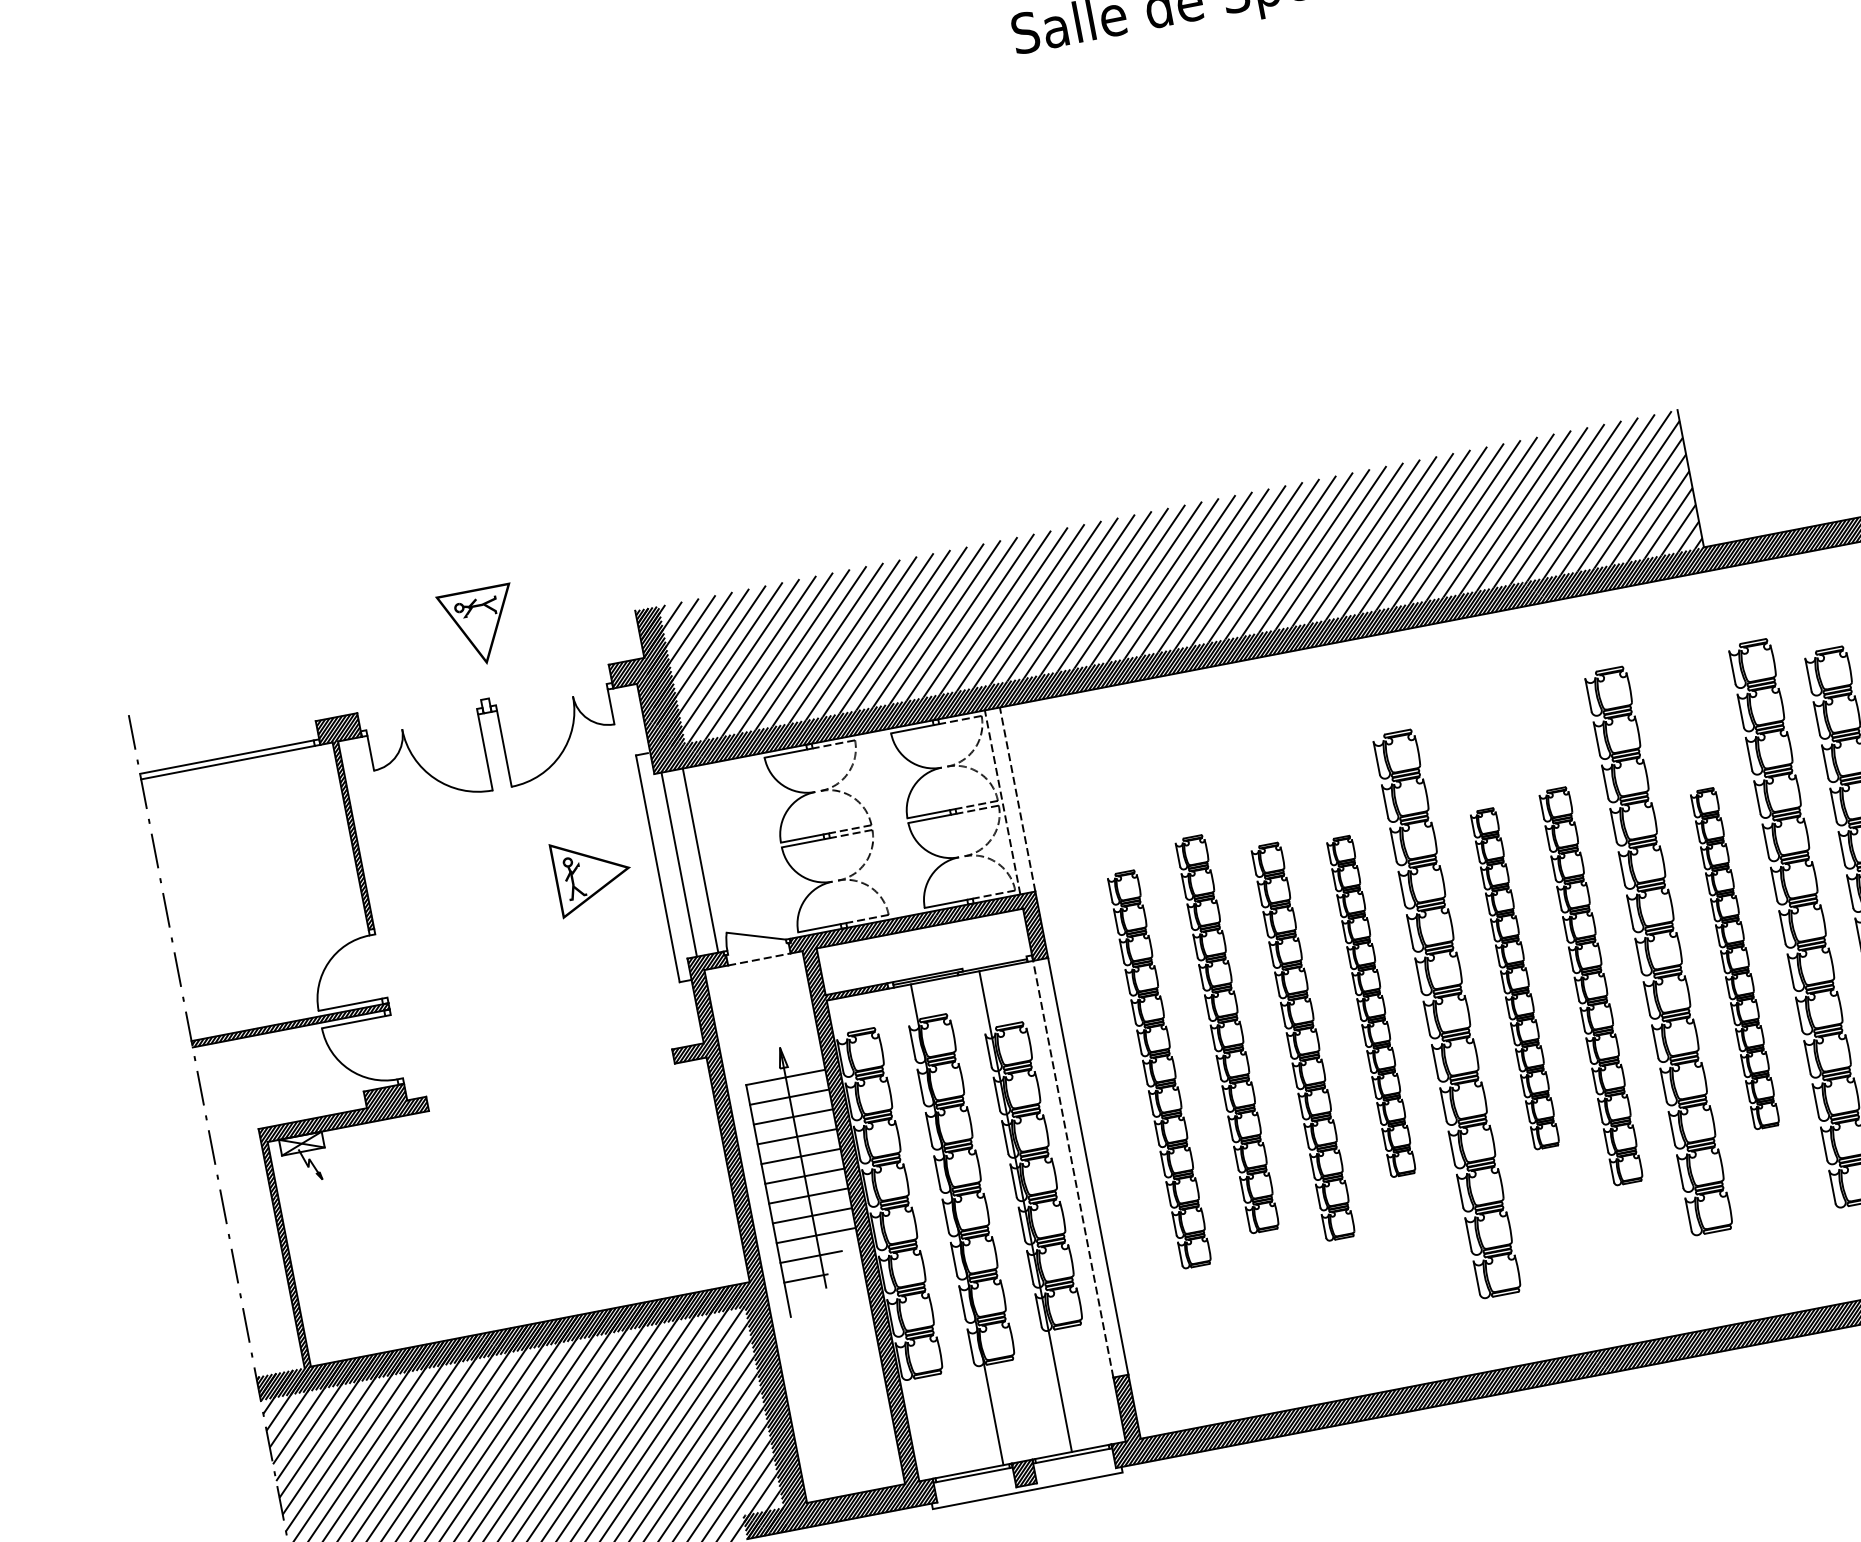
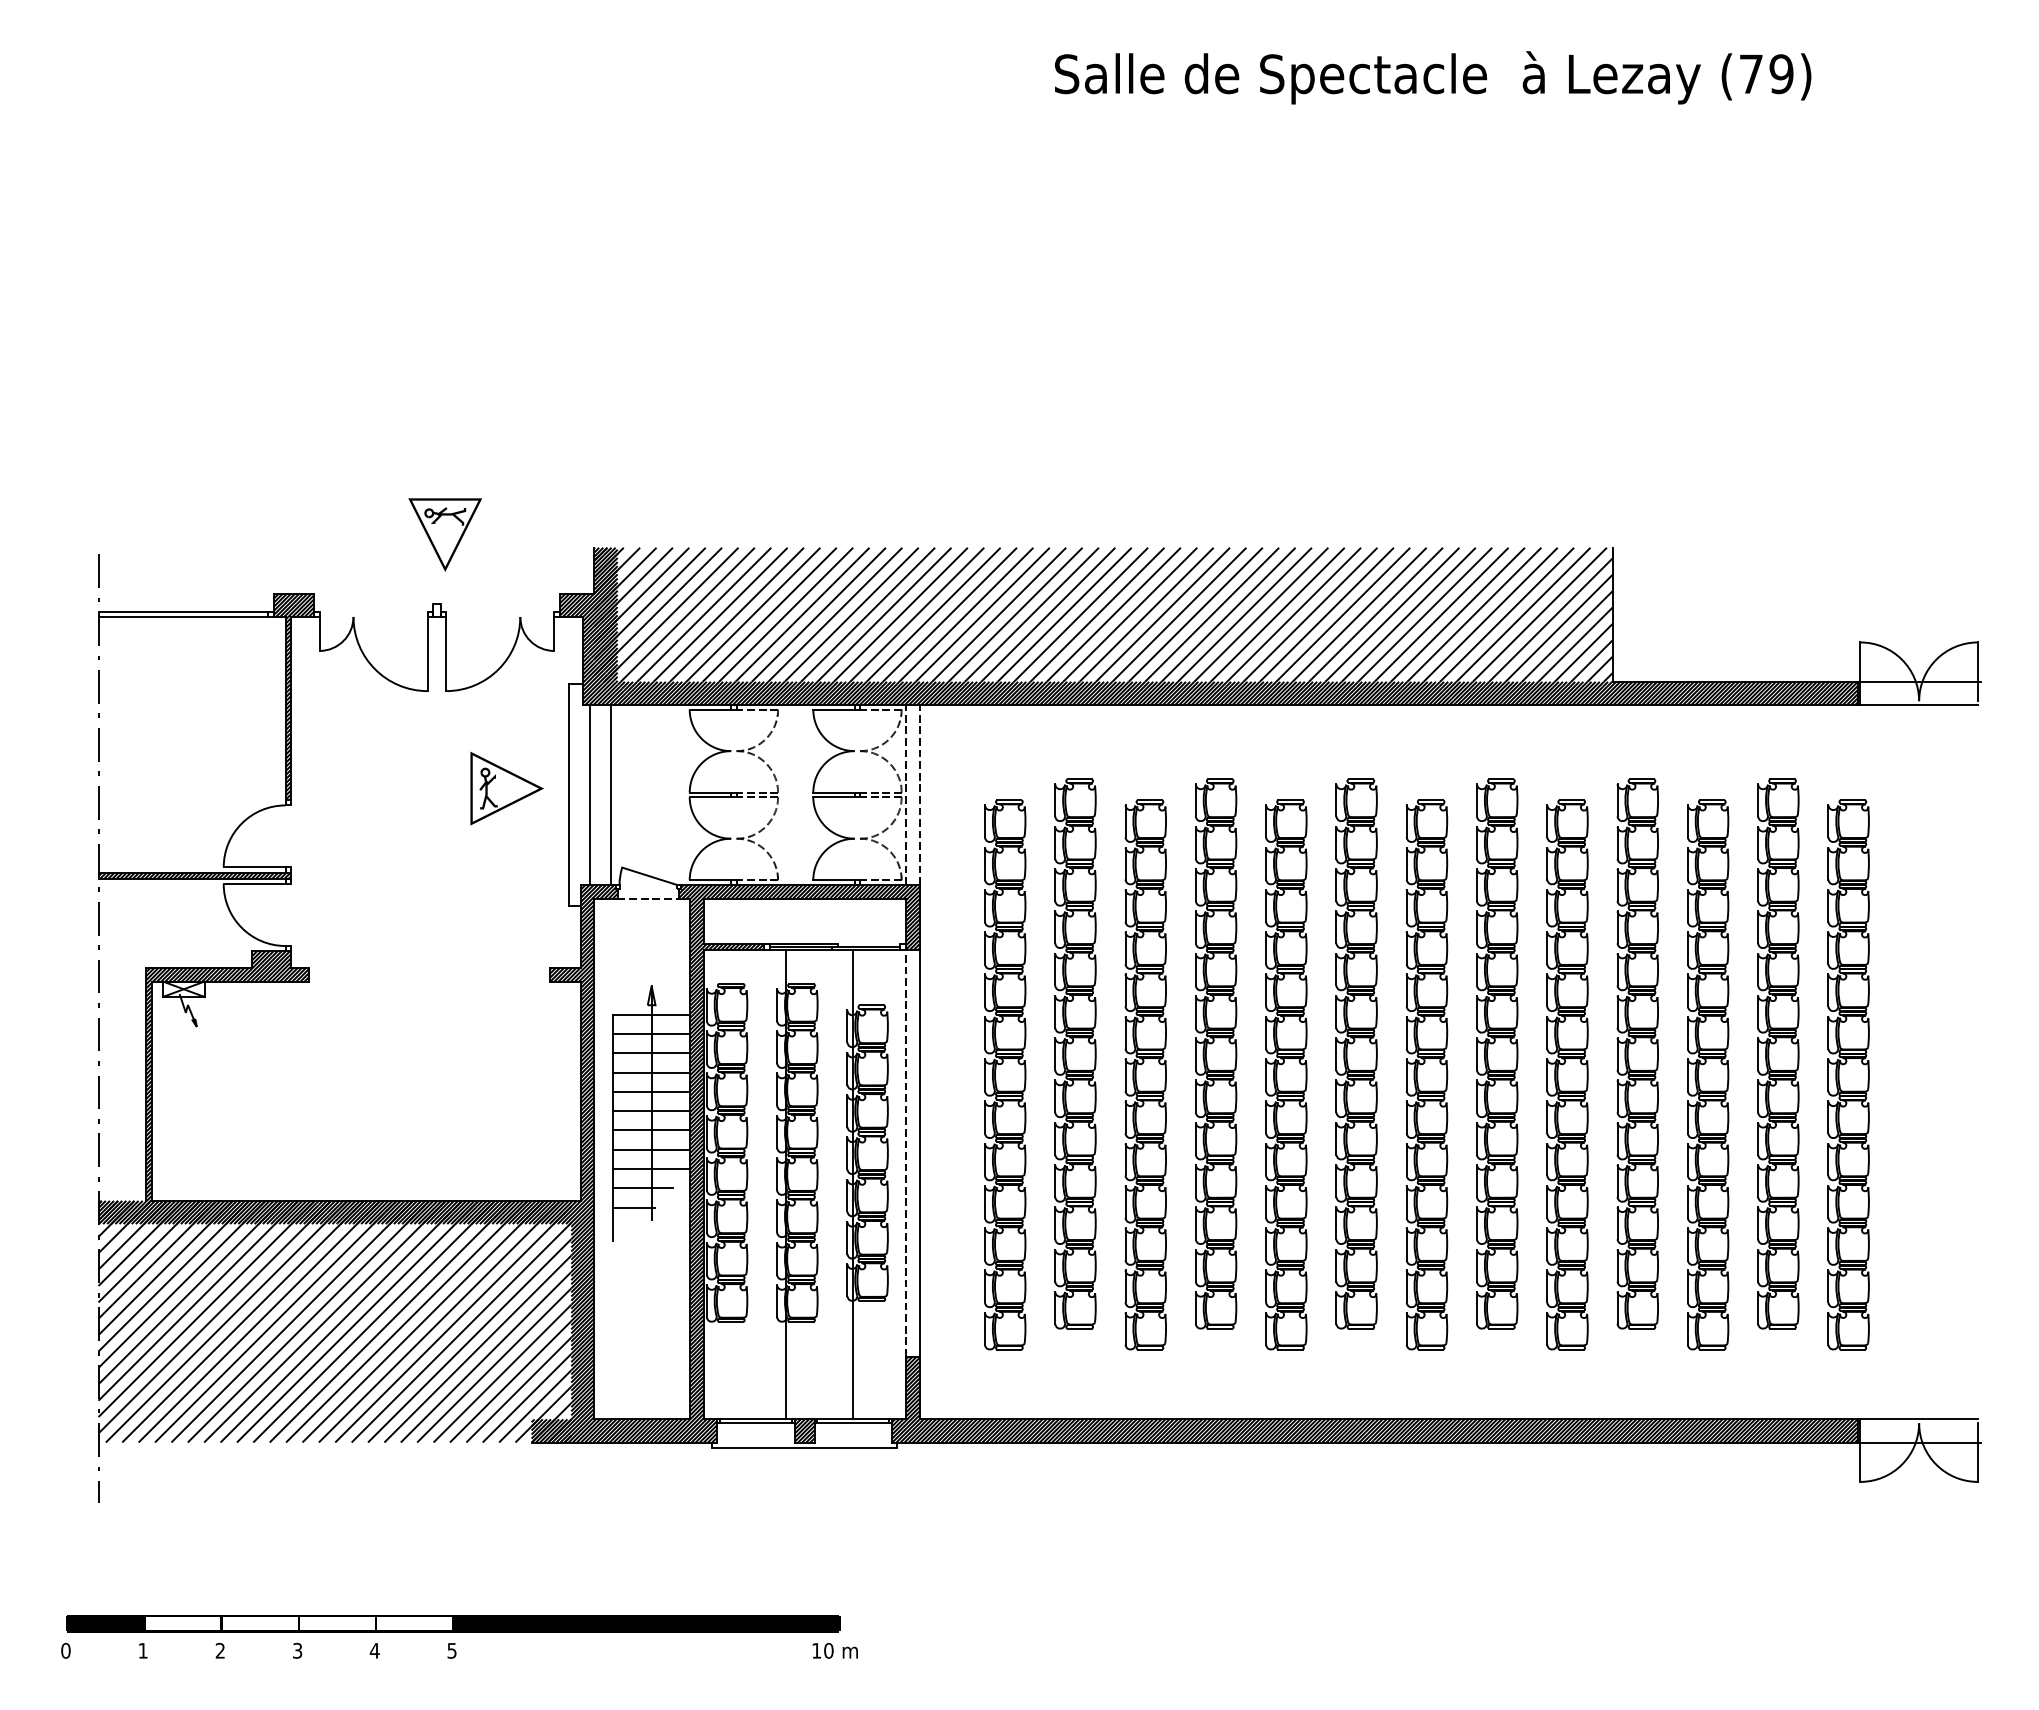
part: (1735, 958) -> (1567, 1074), size x1.67
part: (1515, 978) -> (1356, 1053), size x1.67
part: (1590, 985) -> (1426, 1074), size x1.43
part: (1371, 1005) -> (1216, 1053), size x1.67
part: (1227, 1033) -> (1075, 1053), size x1.43
part: (1303, 1041) -> (1145, 1074), size x1.43
part: (1159, 1068) -> (1005, 1074), size x1.43

